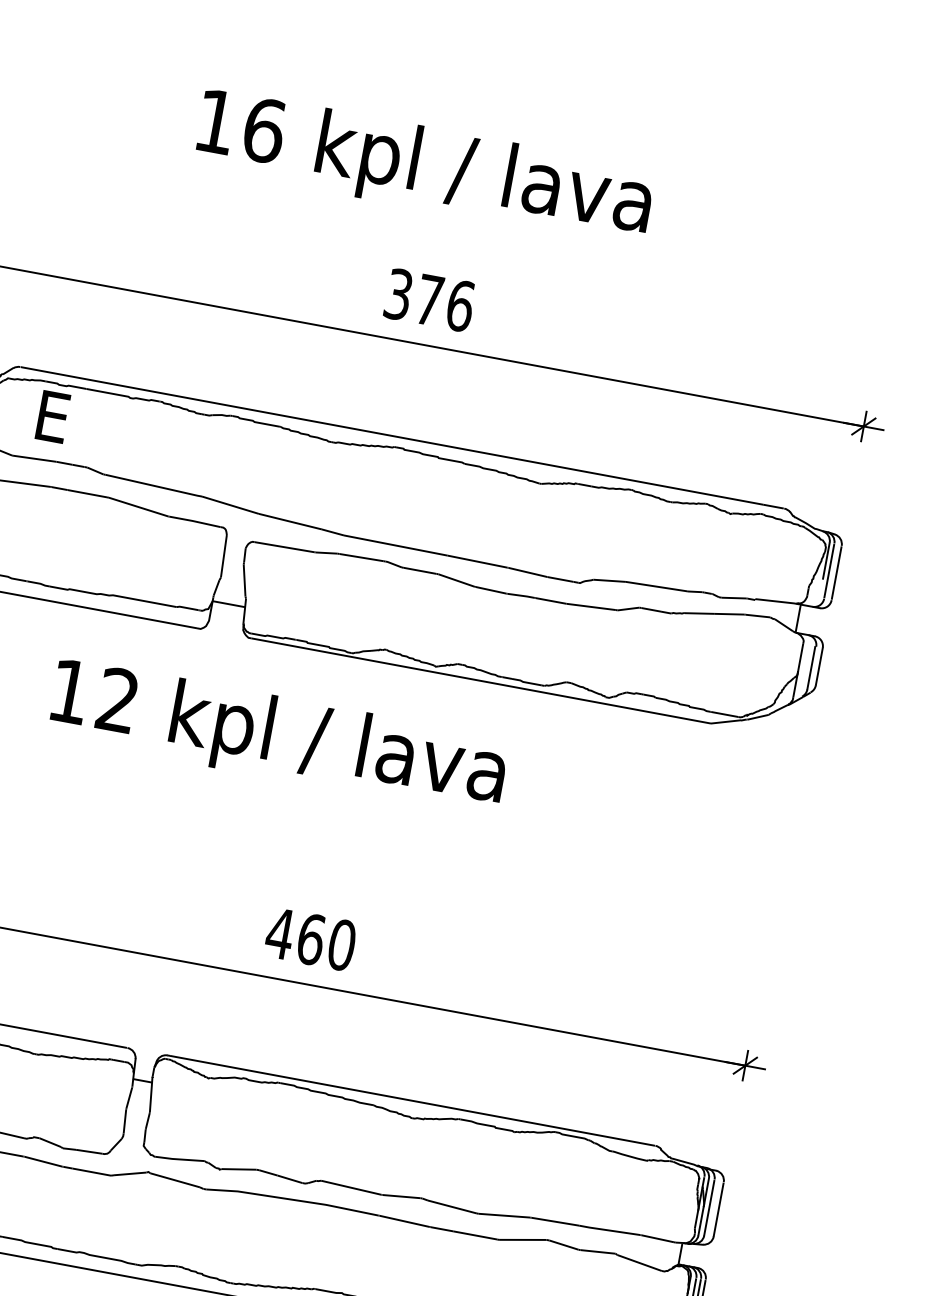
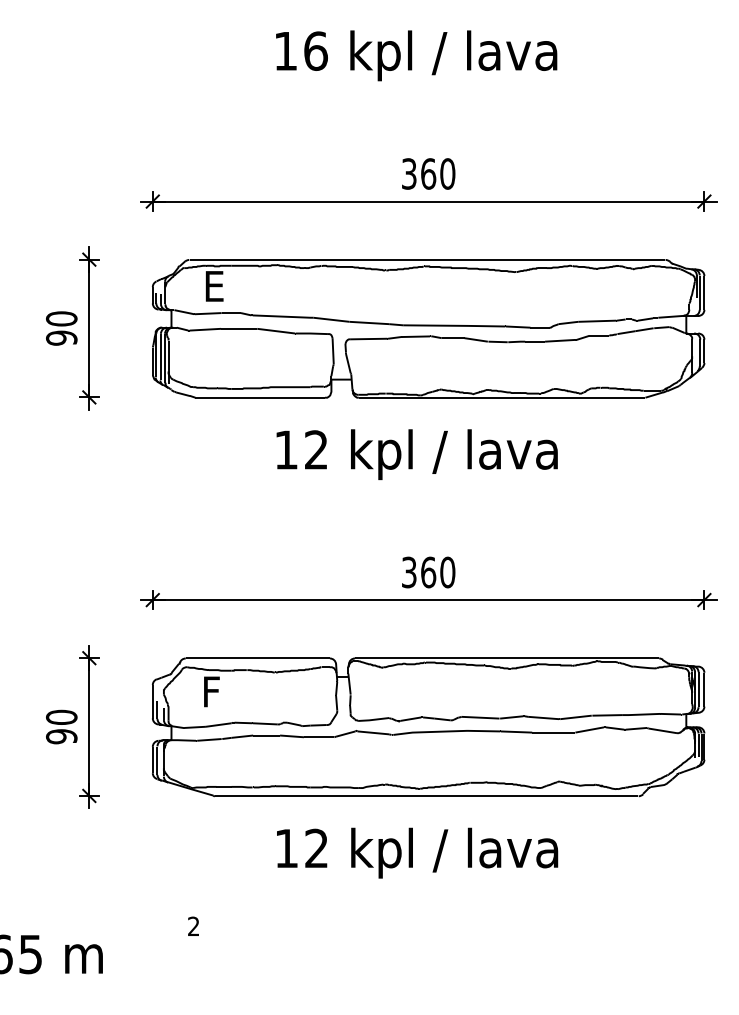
text: (424, 167) -> (416, 55), moved
text: (445, 302) -> (438, 173), 376 -> 360
text: (277, 737) -> (416, 454), moved
text: (280, 933) -> (409, 572), 460 -> 360

